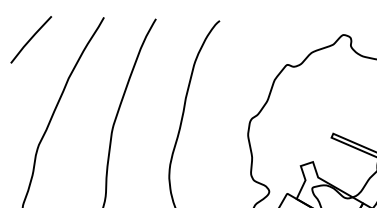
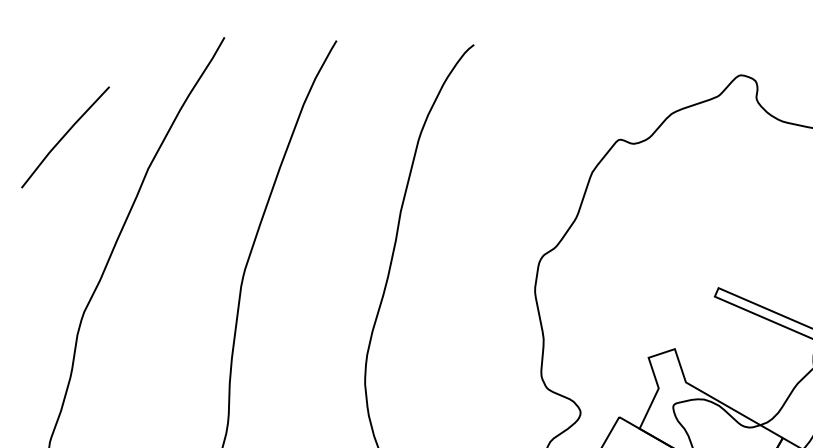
line: (30, 39) -> (63, 136), moved

